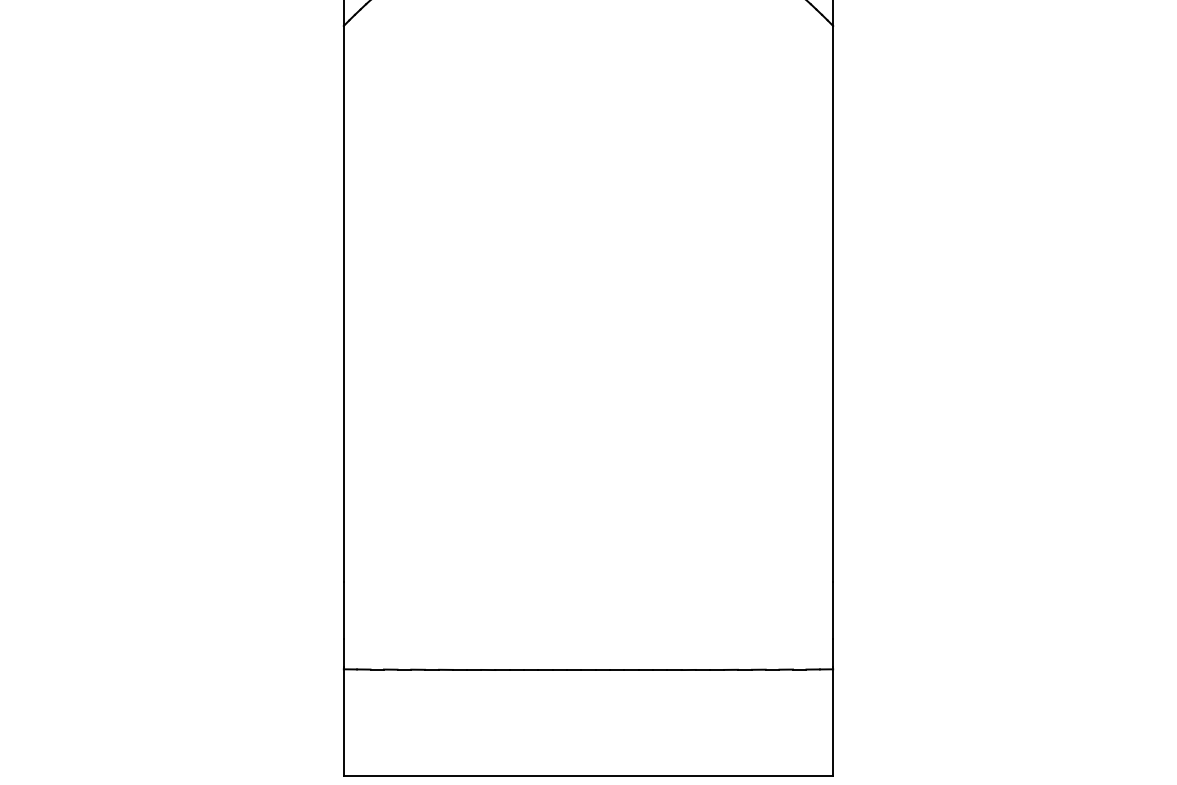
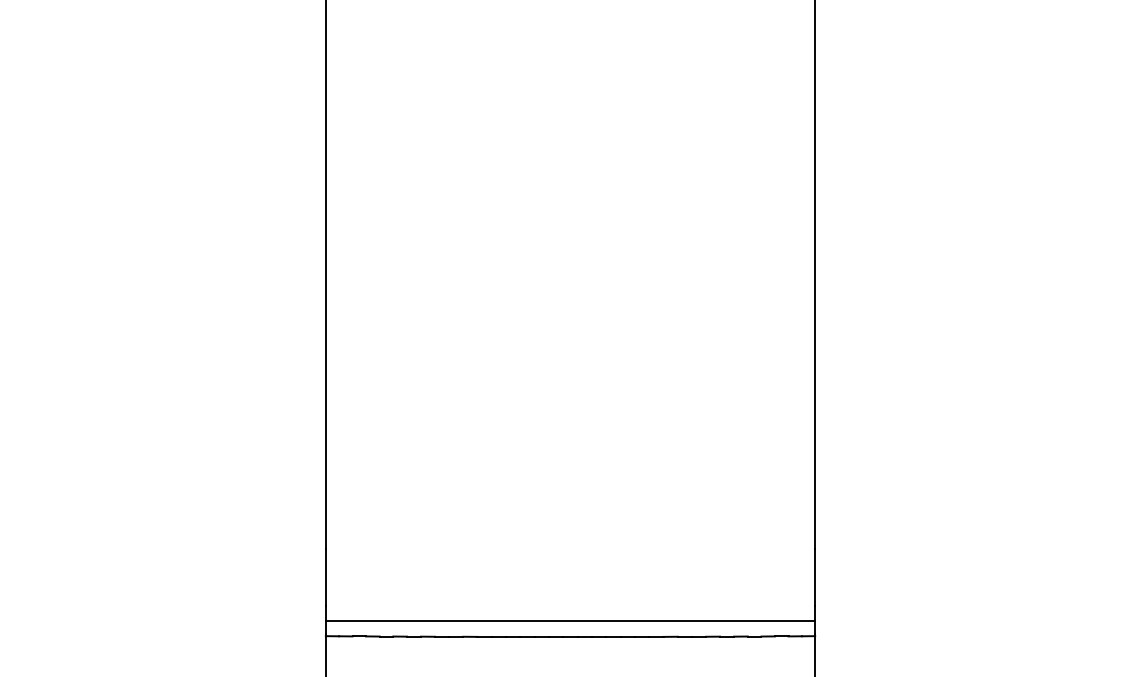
line: (588, 653) -> (570, 620), added

